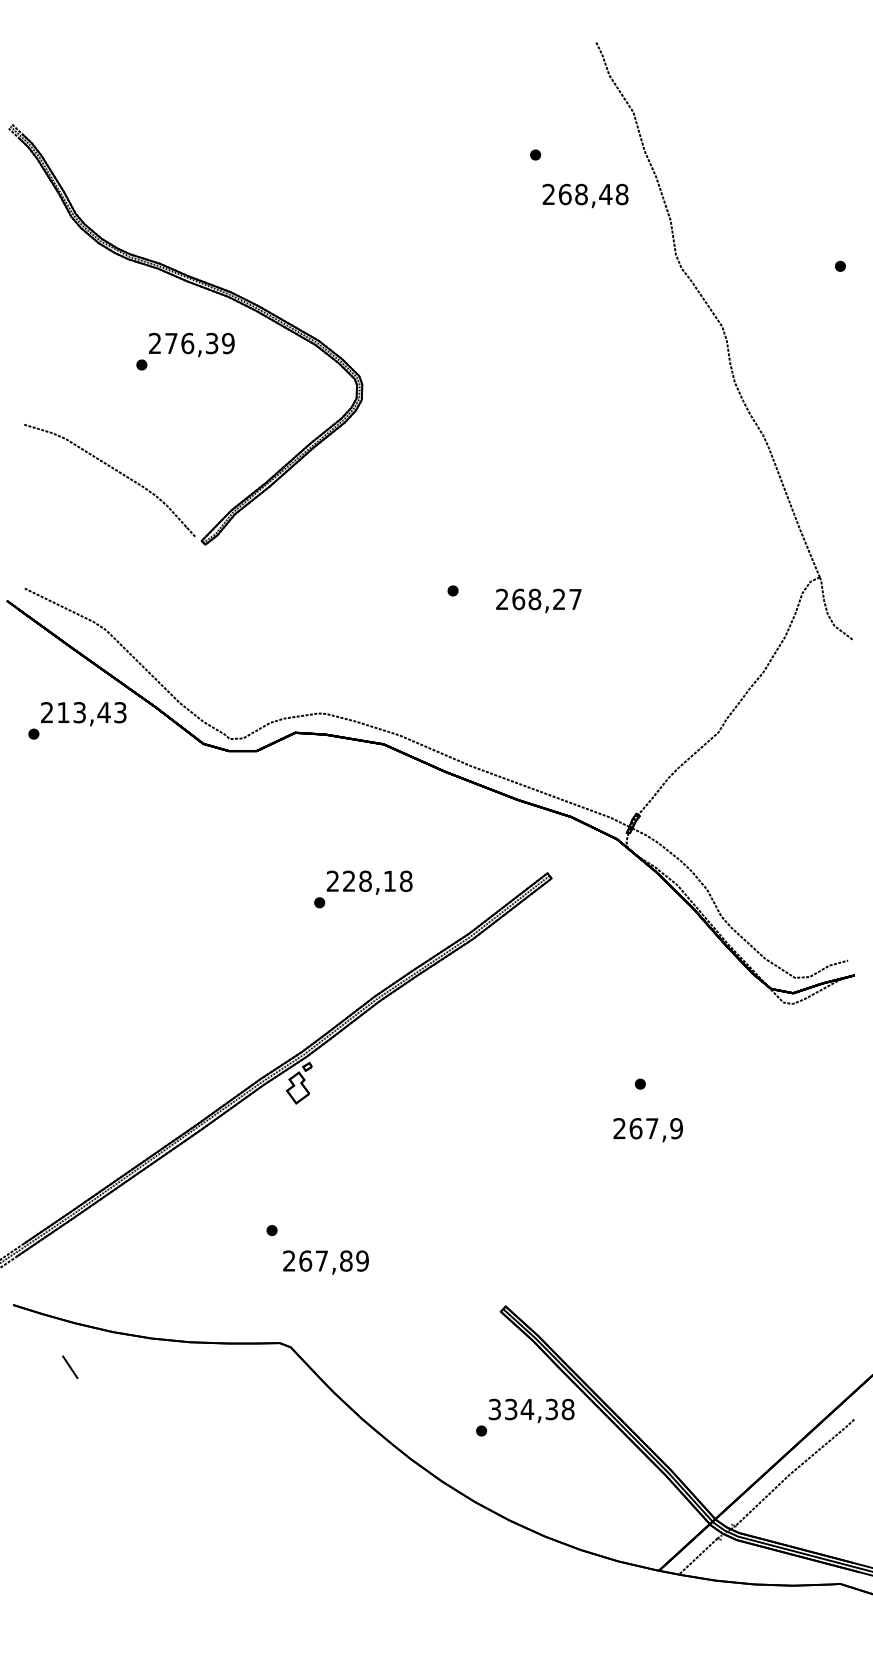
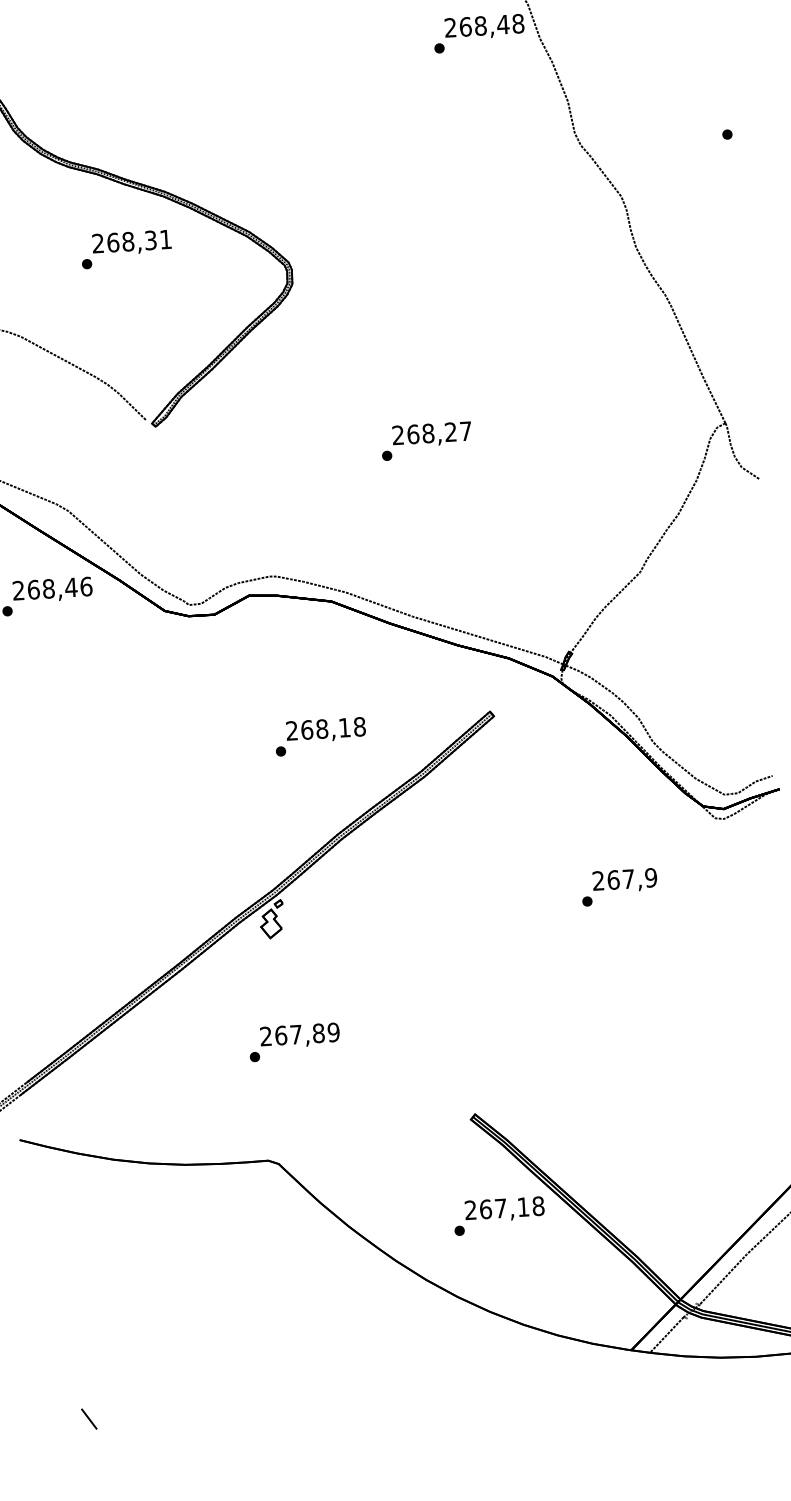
text: (585, 195) -> (484, 26), moved
text: (199, 343) -> (139, 241), 276,39 -> 268,31
text: (538, 600) -> (431, 434), moved
text: (91, 712) -> (59, 588), 213,43 -> 268,46
text: (349, 880) -> (307, 729), 228,18 -> 268,18
text: (647, 1130) -> (624, 881), moved
text: (325, 1262) -> (299, 1035), moved
line: (70, 1367) -> (89, 1419), moved
text: (522, 1409) -> (496, 1208), 334,38 -> 267,18

